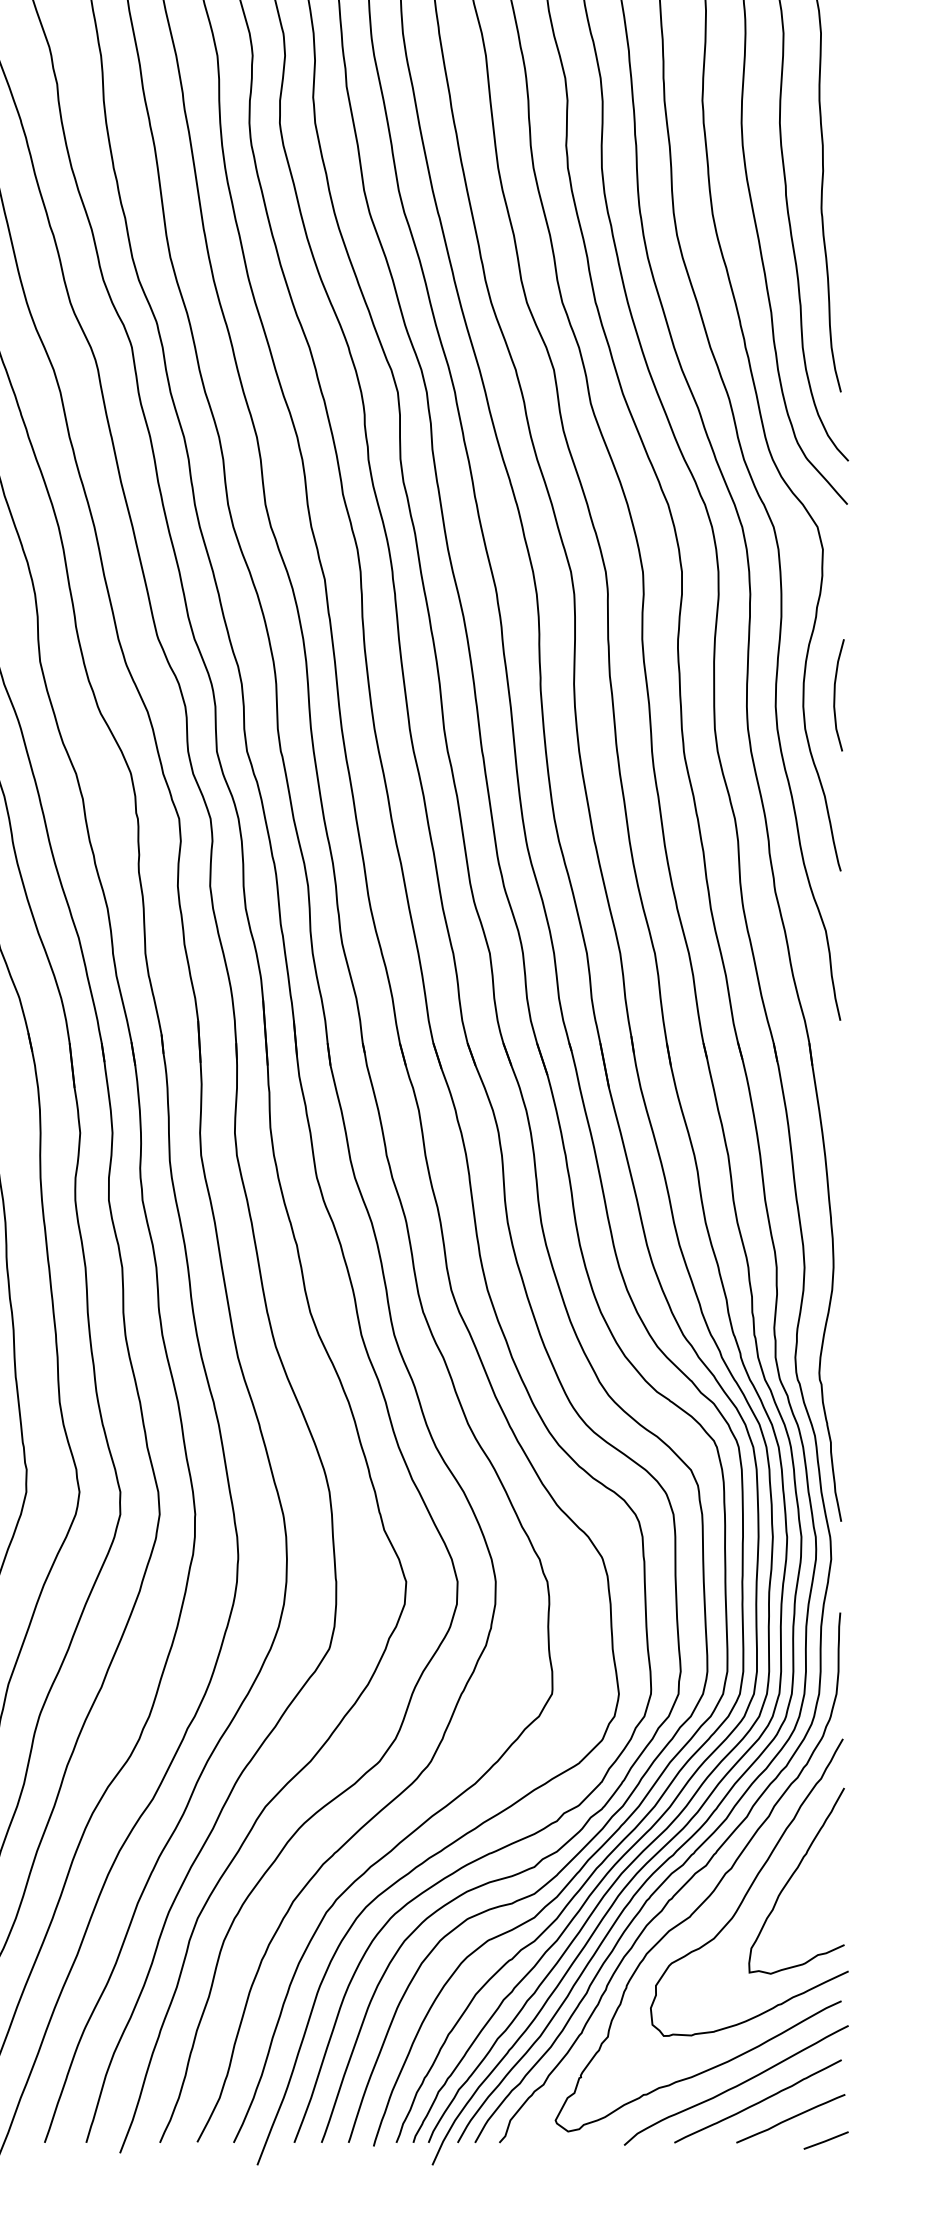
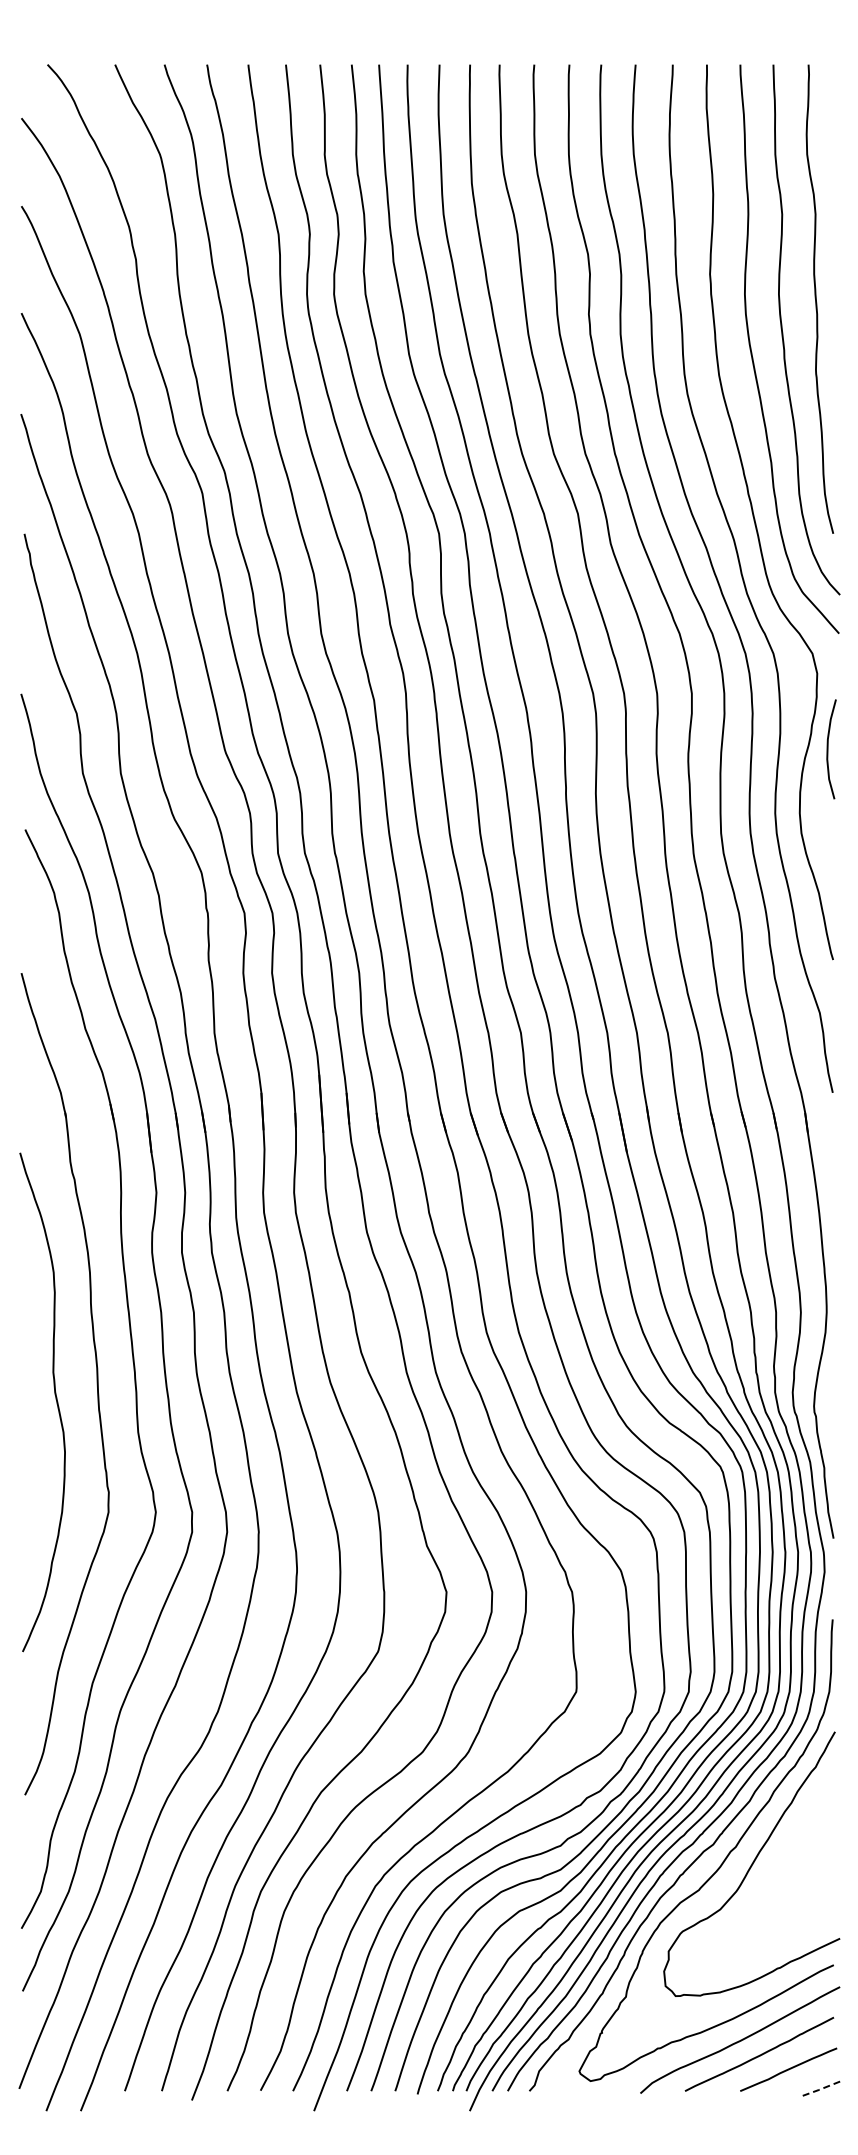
curve: (835, 695) -> (828, 749), moved
curve: (792, 1876) -> (790, 1854), removed
line: (825, 2140) -> (819, 2089), solid -> dashed

